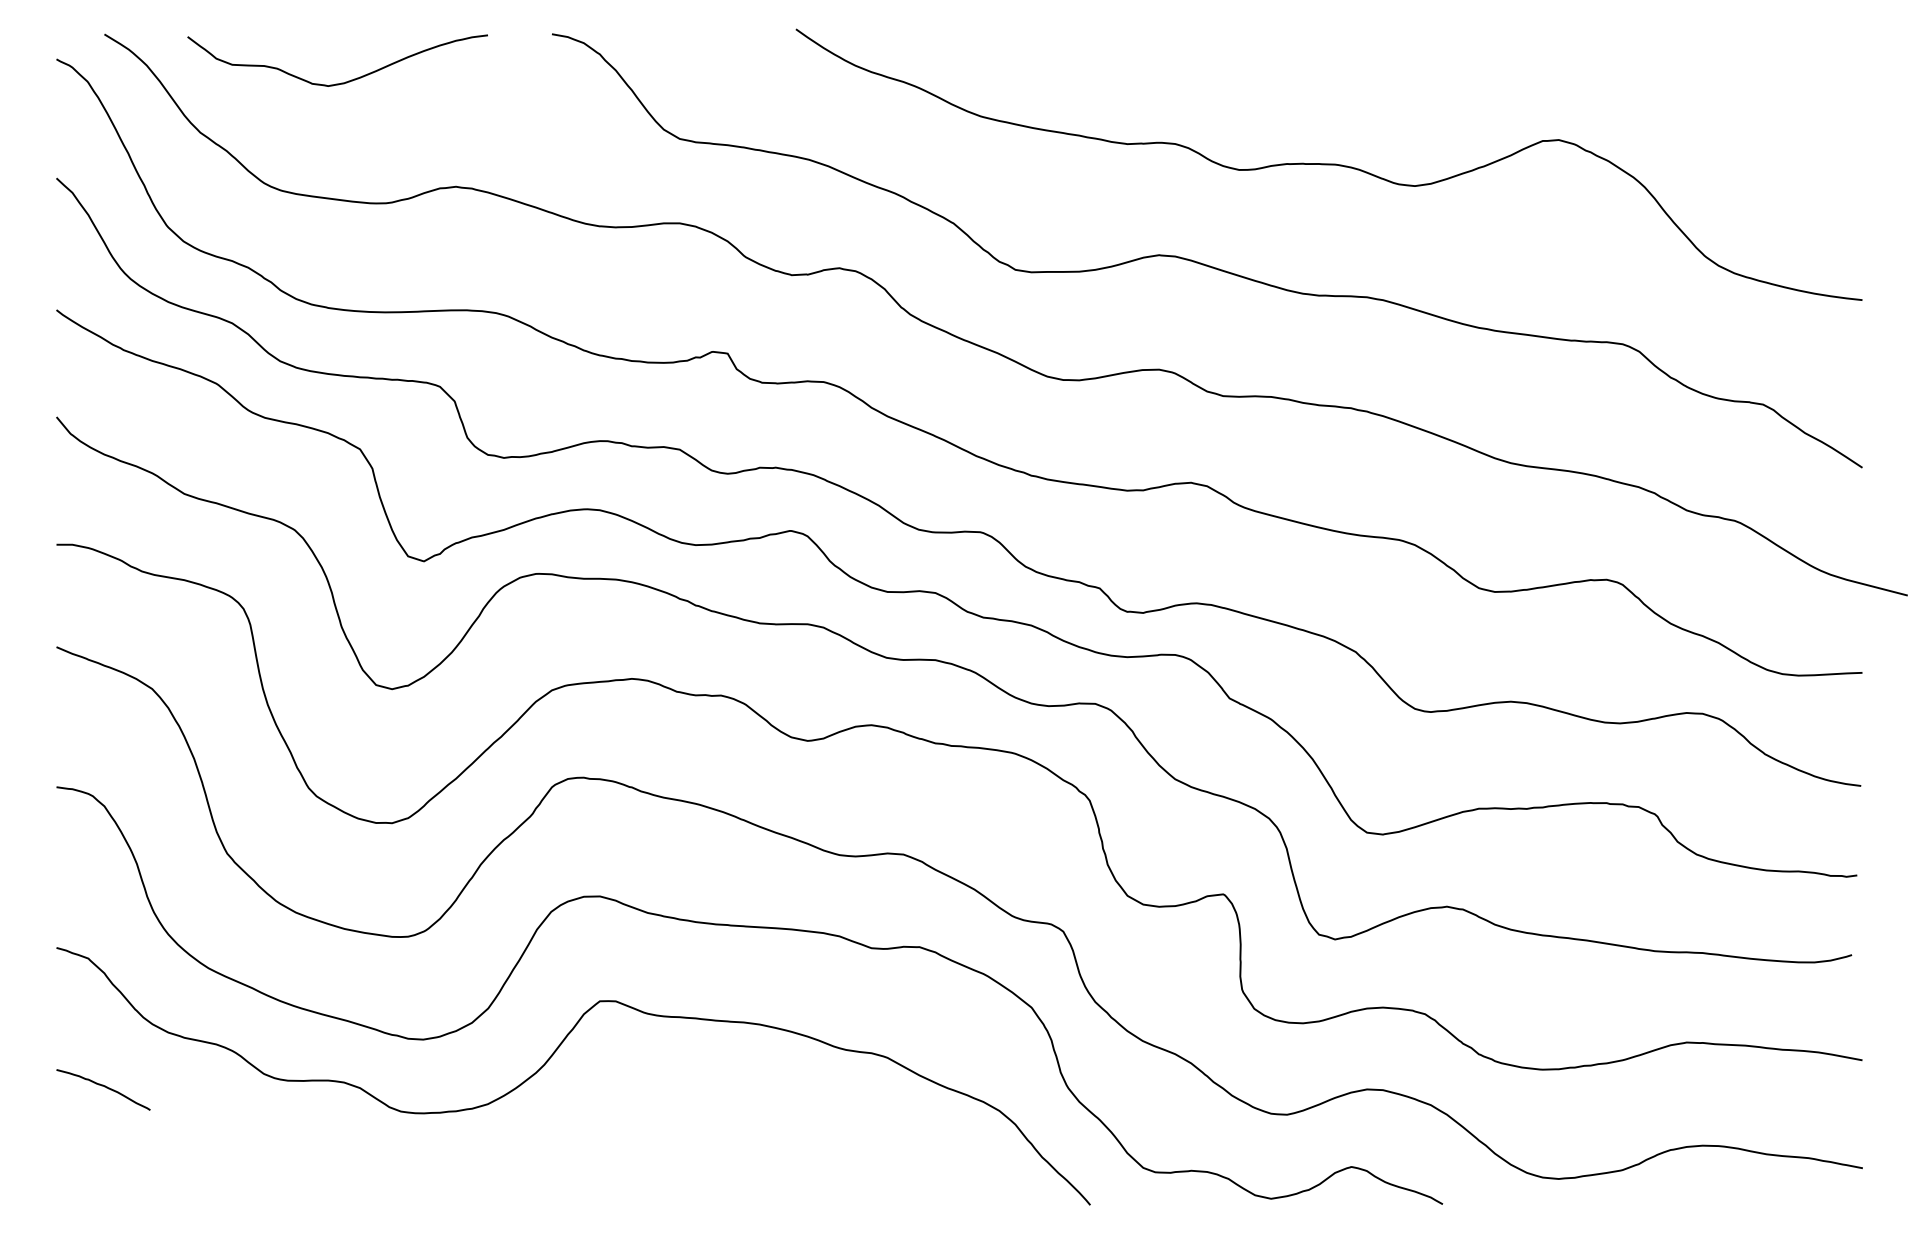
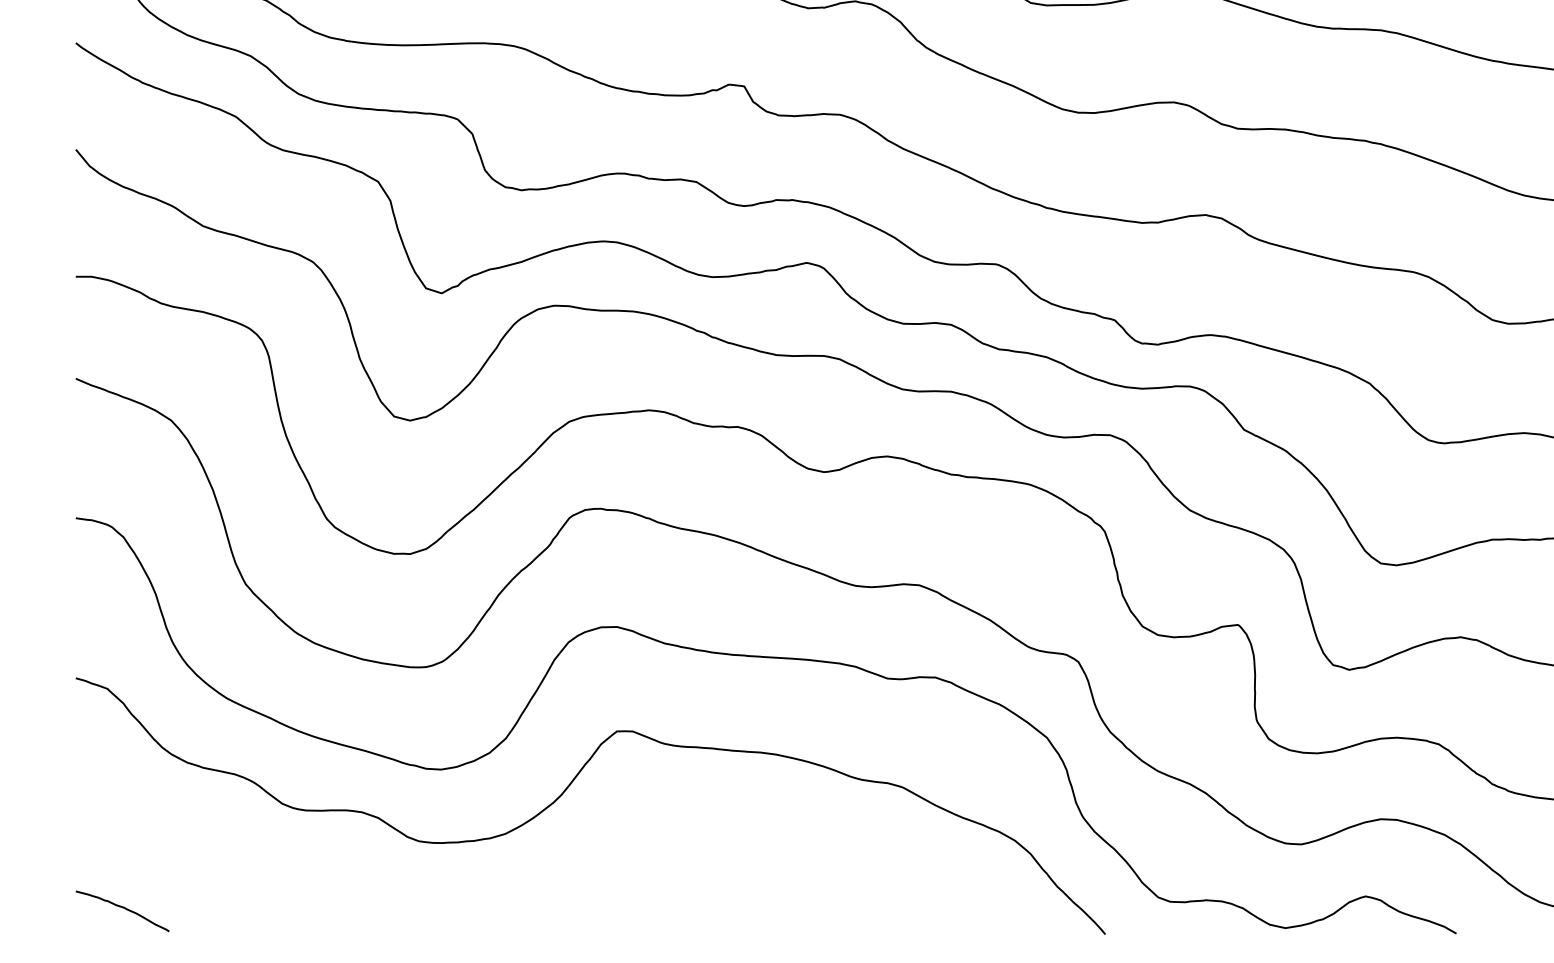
curve: (104, 1087) -> (123, 908), moved

